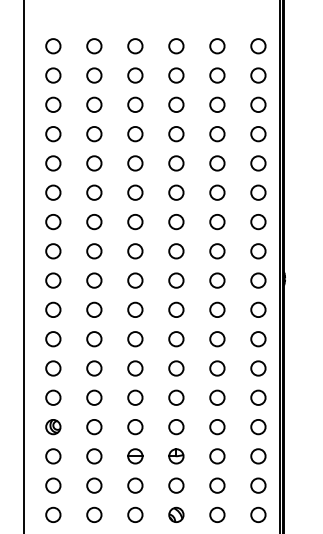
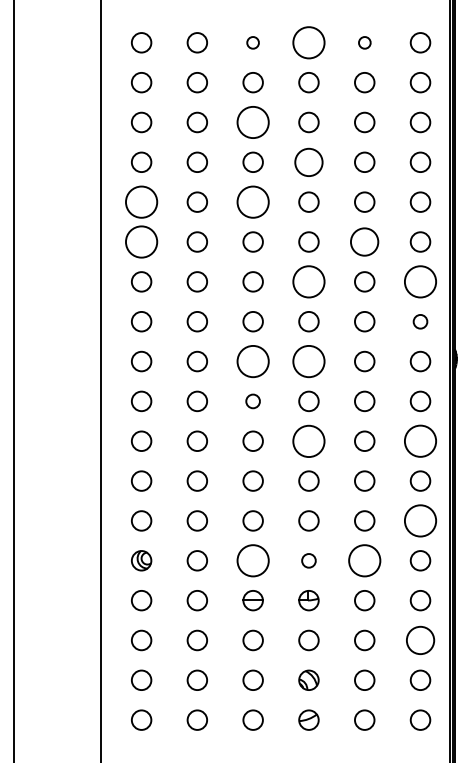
circle: (134, 46) -> (252, 42), size x0.6
circle: (176, 46) -> (308, 42), size x1.6
circle: (217, 46) -> (364, 42), size x0.6
circle: (134, 104) -> (252, 122), size x1.6
circle: (176, 133) -> (308, 161), size x1.4
circle: (53, 162) -> (141, 201), size x1.6
circle: (134, 162) -> (252, 201), size x1.6
circle: (53, 192) -> (141, 241), size x1.6
circle: (217, 192) -> (364, 241), size x1.4
circle: (176, 221) -> (308, 281), size x1.6
circle: (258, 221) -> (420, 281), size x1.6
circle: (258, 251) -> (420, 321), size x0.7
circle: (134, 280) -> (252, 361), size x1.6
circle: (176, 280) -> (308, 361), size x1.6
circle: (134, 309) -> (252, 401), size x0.7
circle: (176, 338) -> (308, 440), size x1.6
circle: (258, 339) -> (420, 441), size x1.6
circle: (258, 397) -> (420, 520), size x1.6
circle: (134, 426) -> (252, 560), size x1.6
circle: (176, 426) -> (308, 560), size x0.7
circle: (217, 426) -> (364, 560), size x1.6
circle: (258, 485) -> (420, 640), size x1.4

